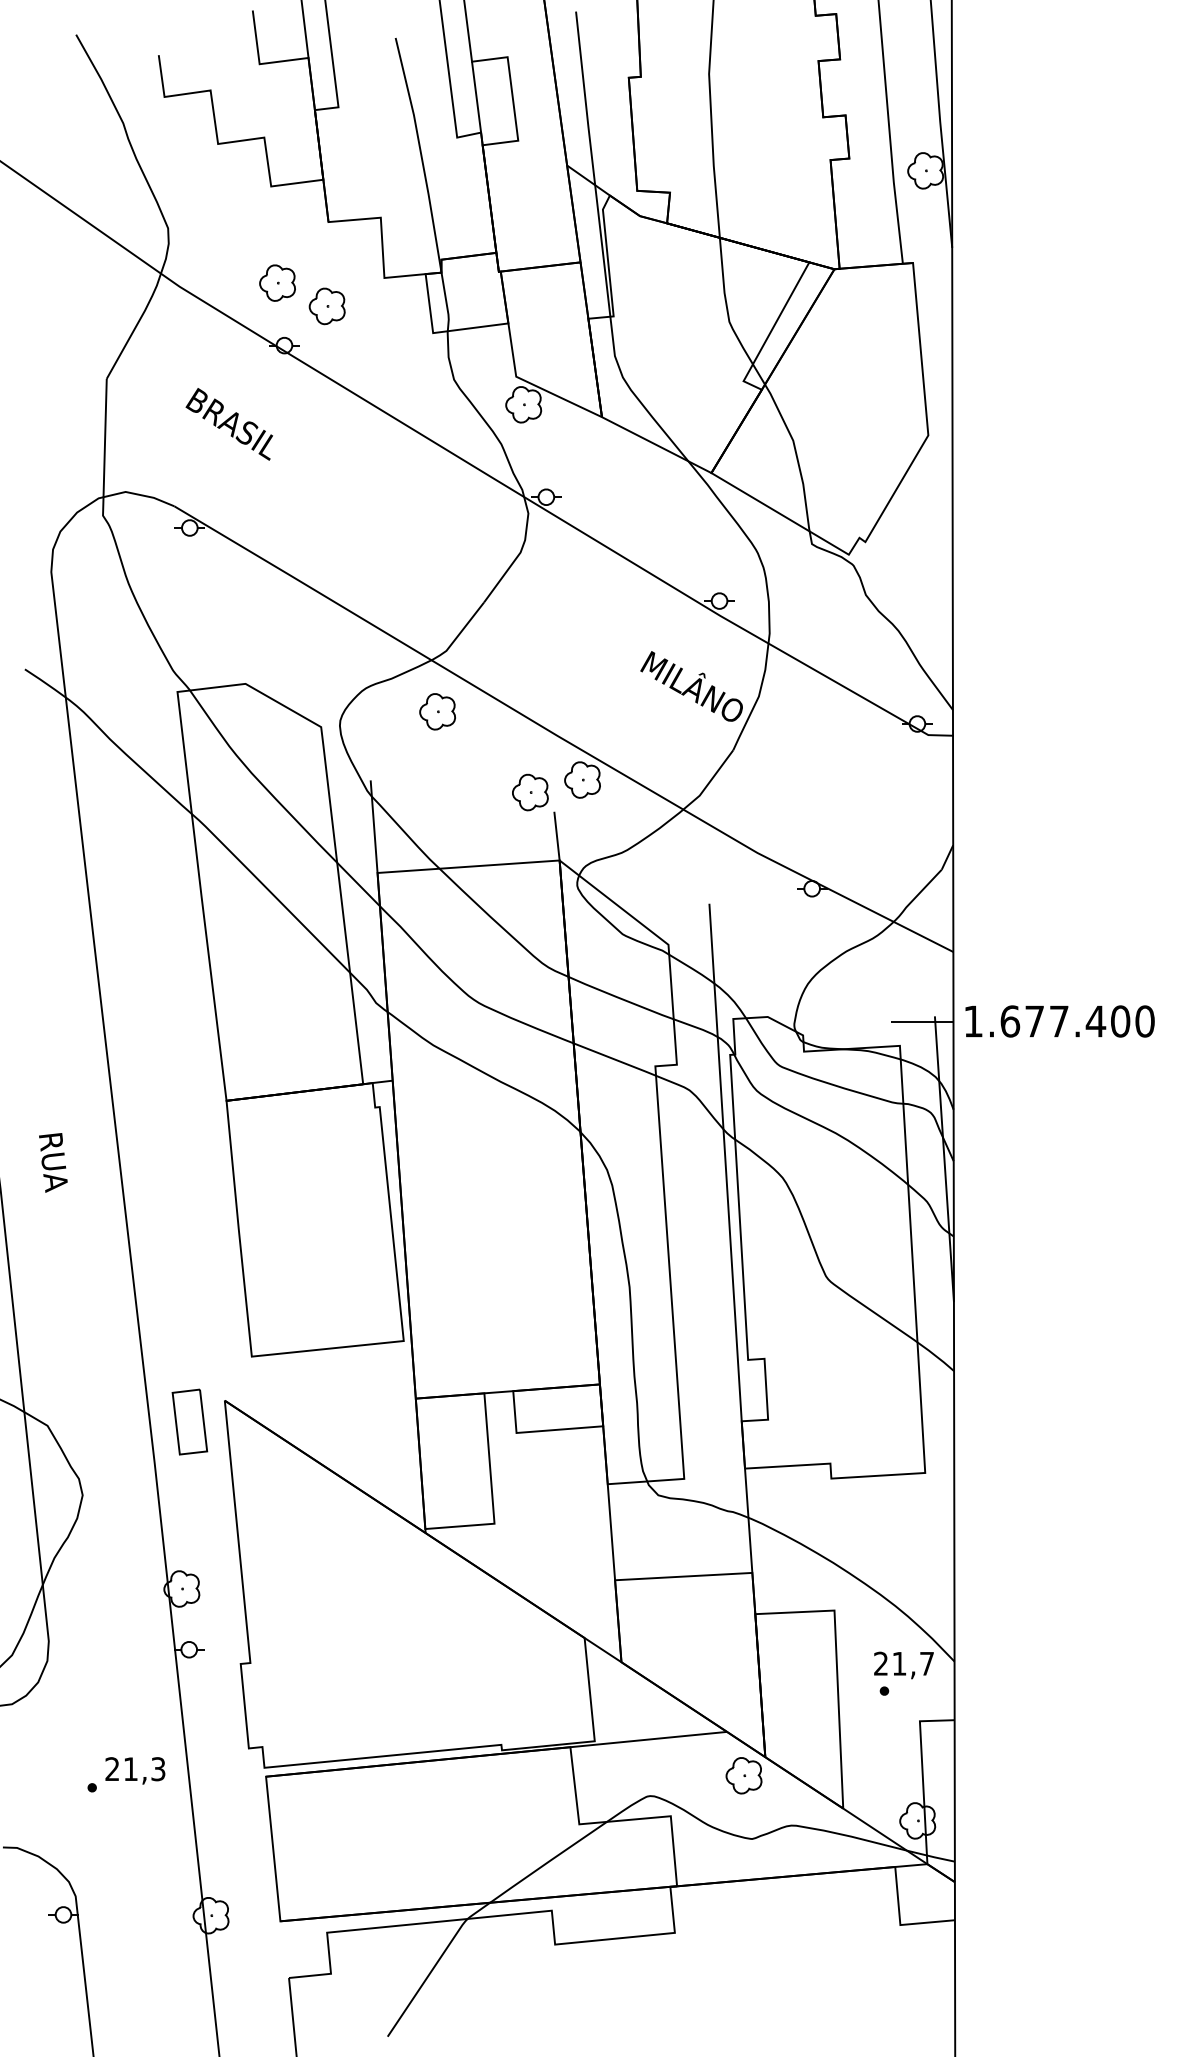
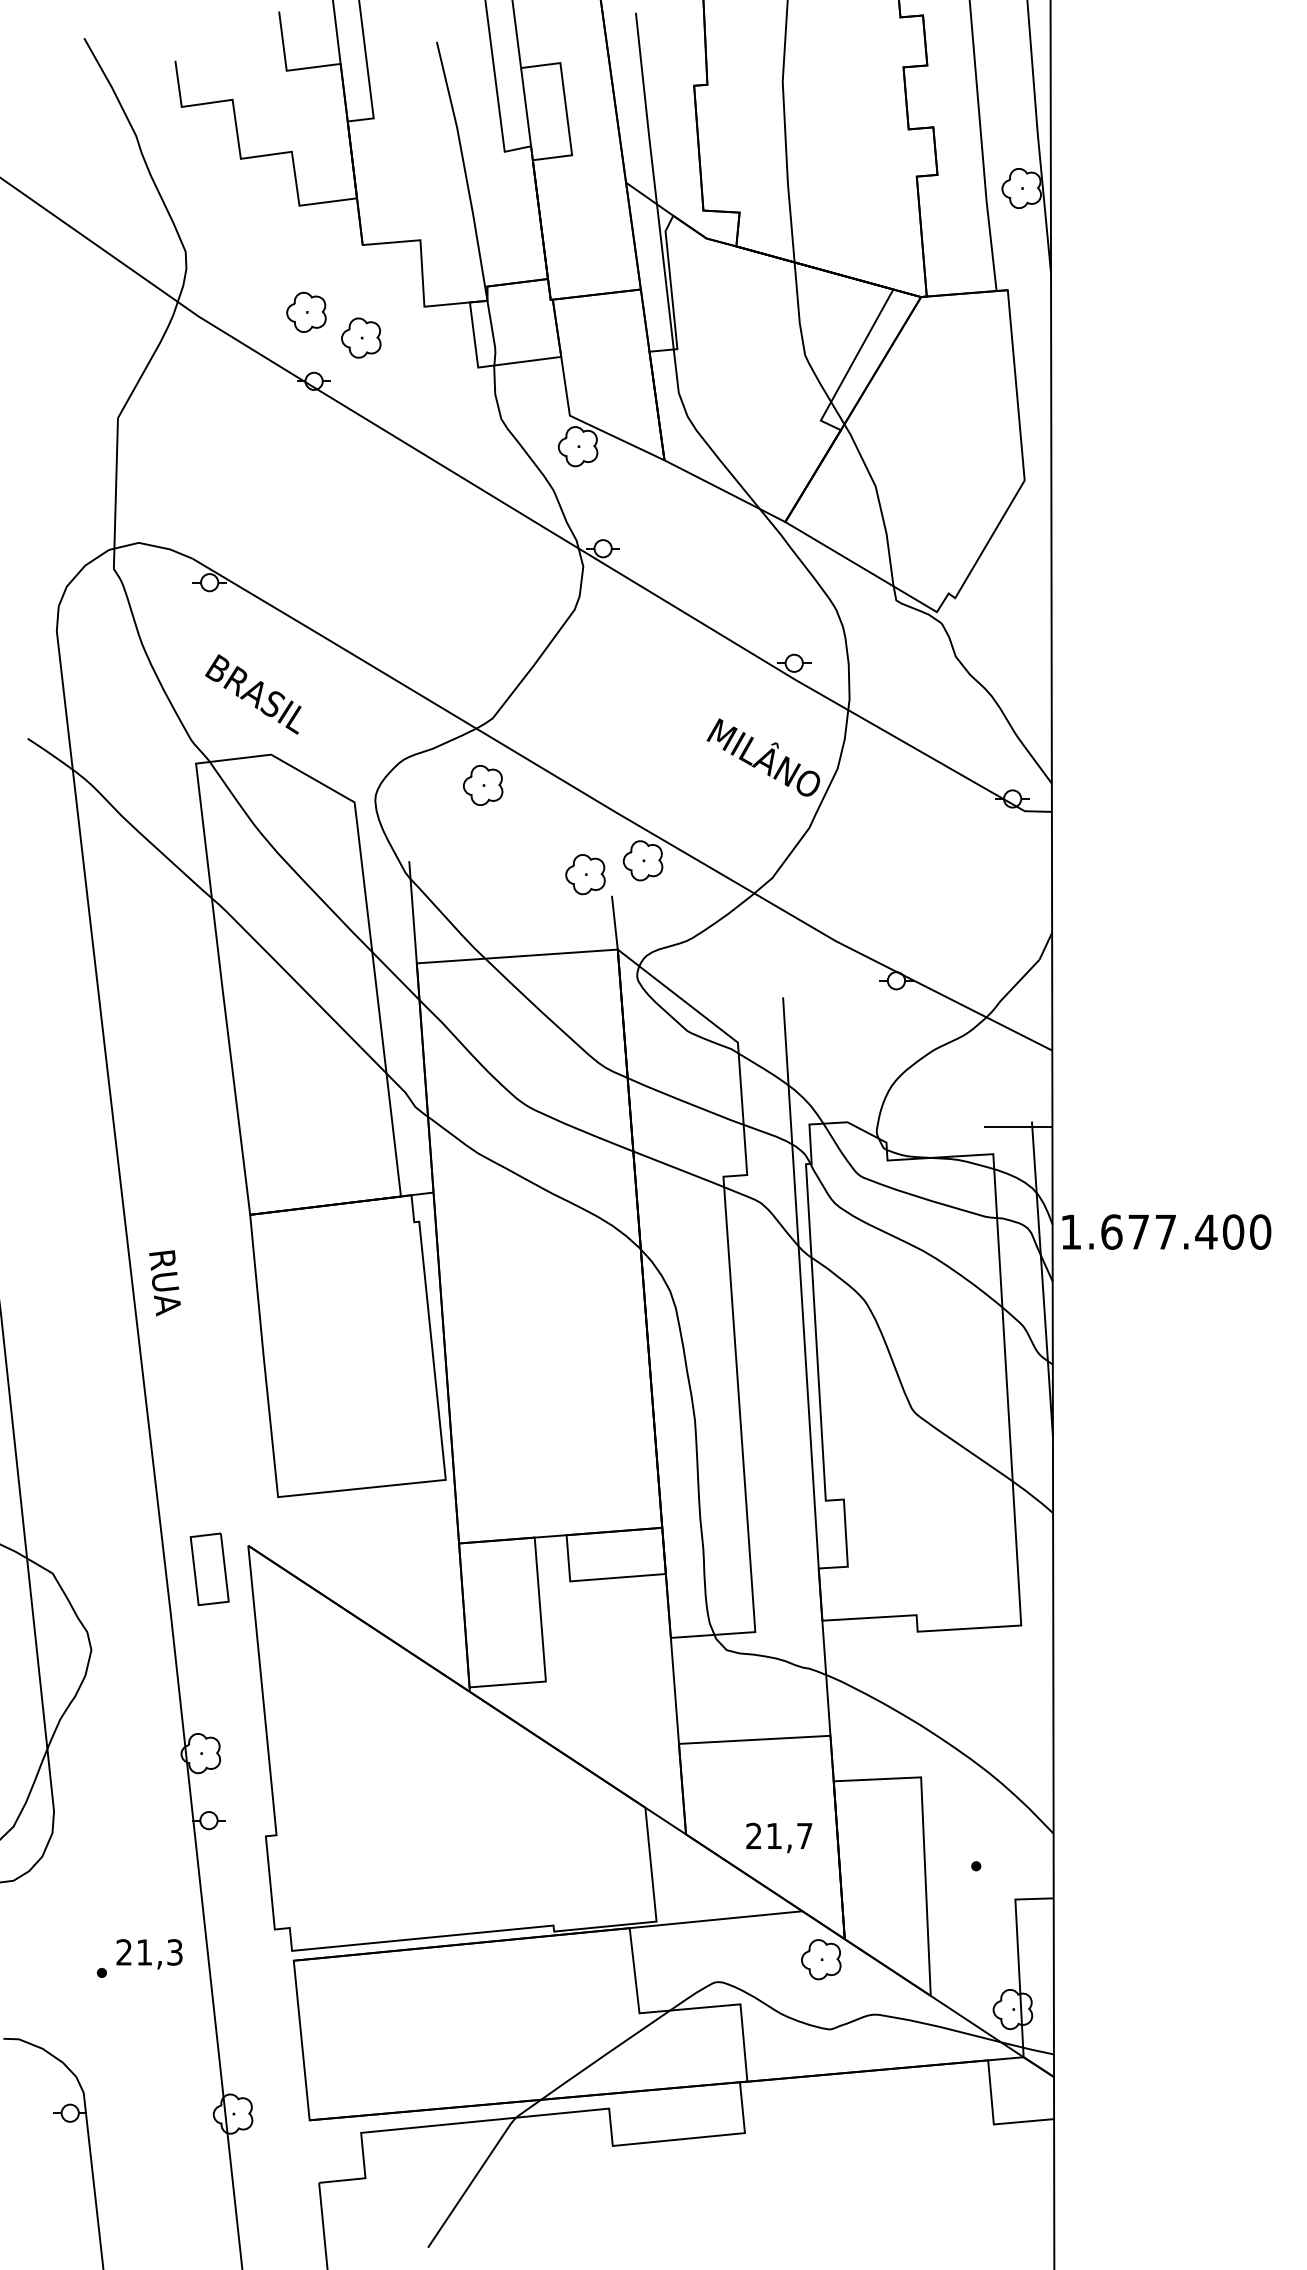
text: (228, 424) -> (252, 694), moved
text: (1059, 1021) -> (1166, 1232), moved
text: (53, 1162) -> (165, 1282), moved
text: (903, 1665) -> (778, 1837), moved

